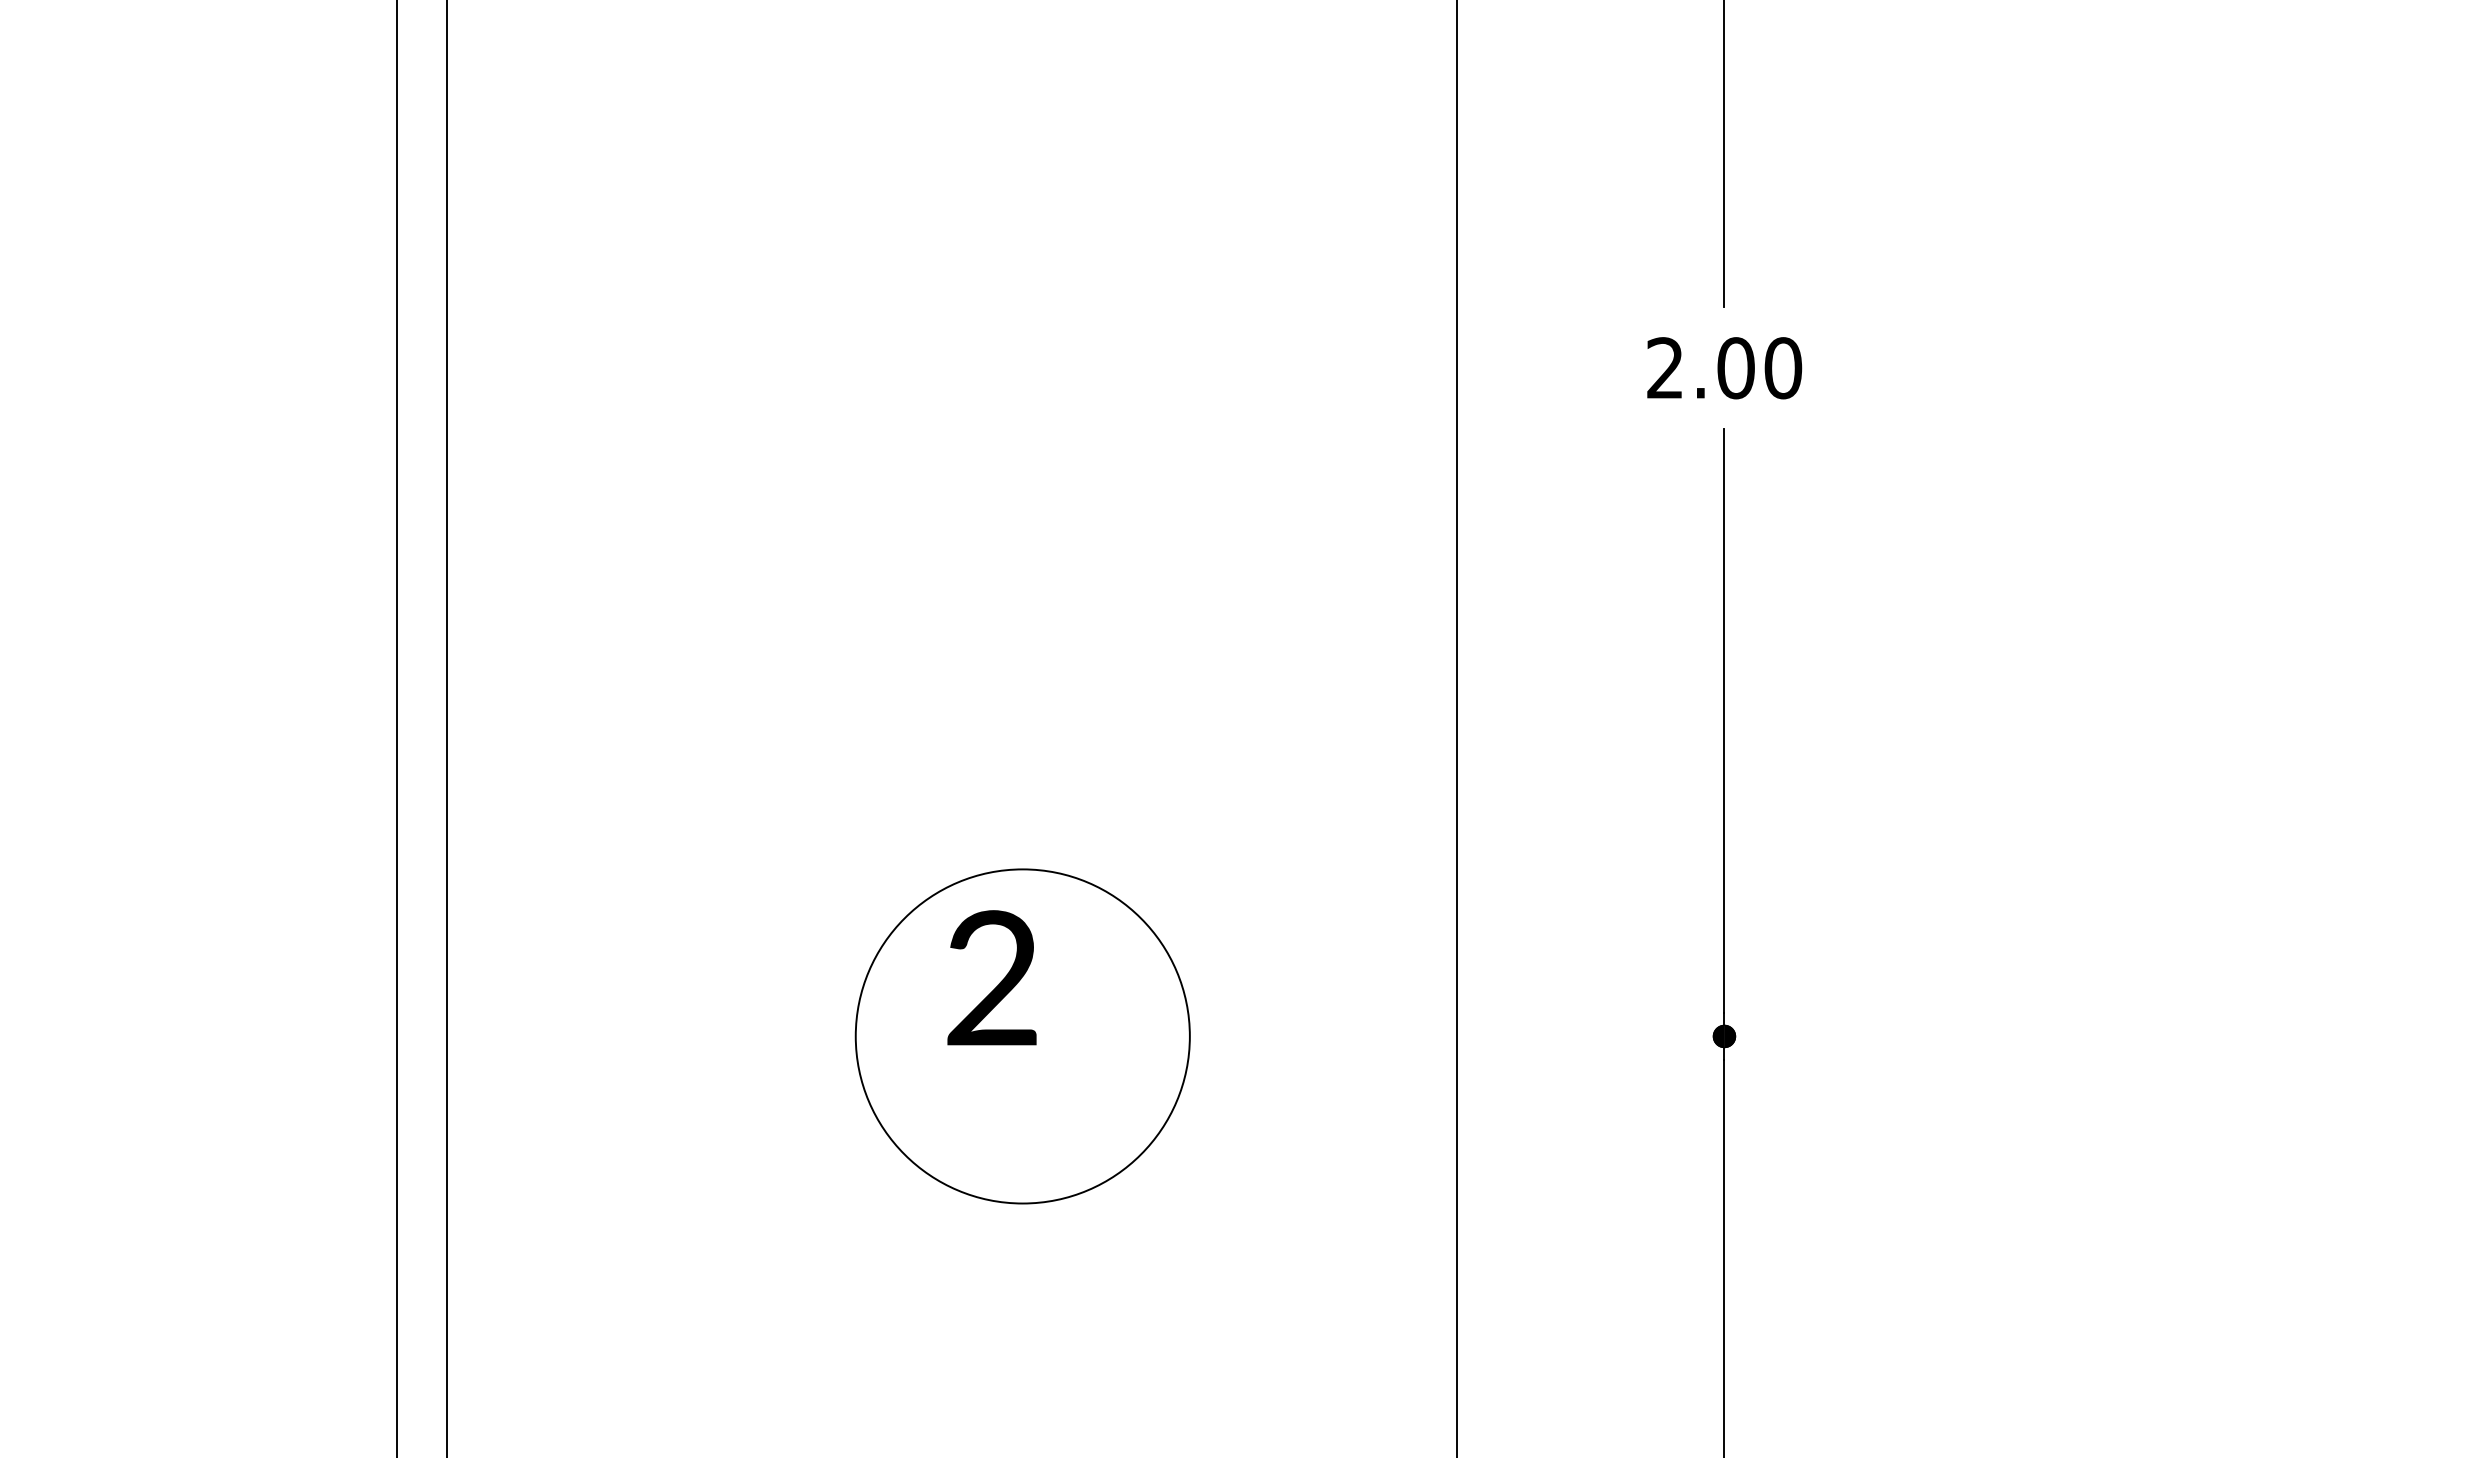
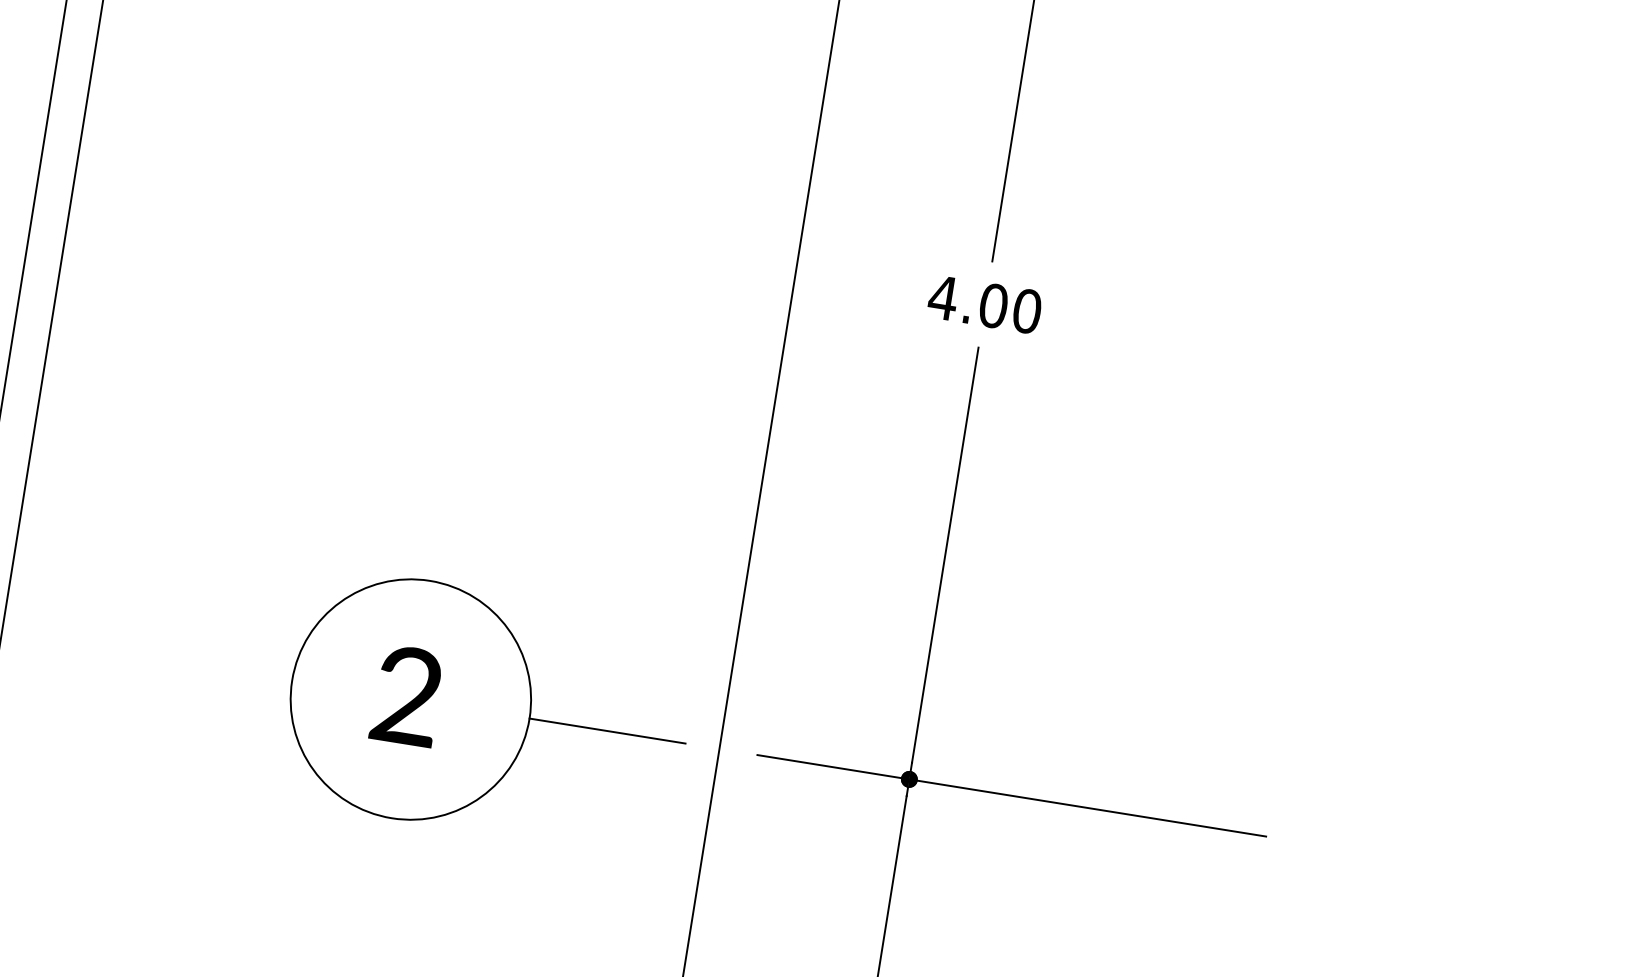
text: (1664, 367) -> (942, 297), 2.00 -> 4.00
text: (991, 977) -> (406, 695), moved
line: (1299, 1036) -> (607, 731), added
line: (1868, 1036) -> (1011, 795), added

